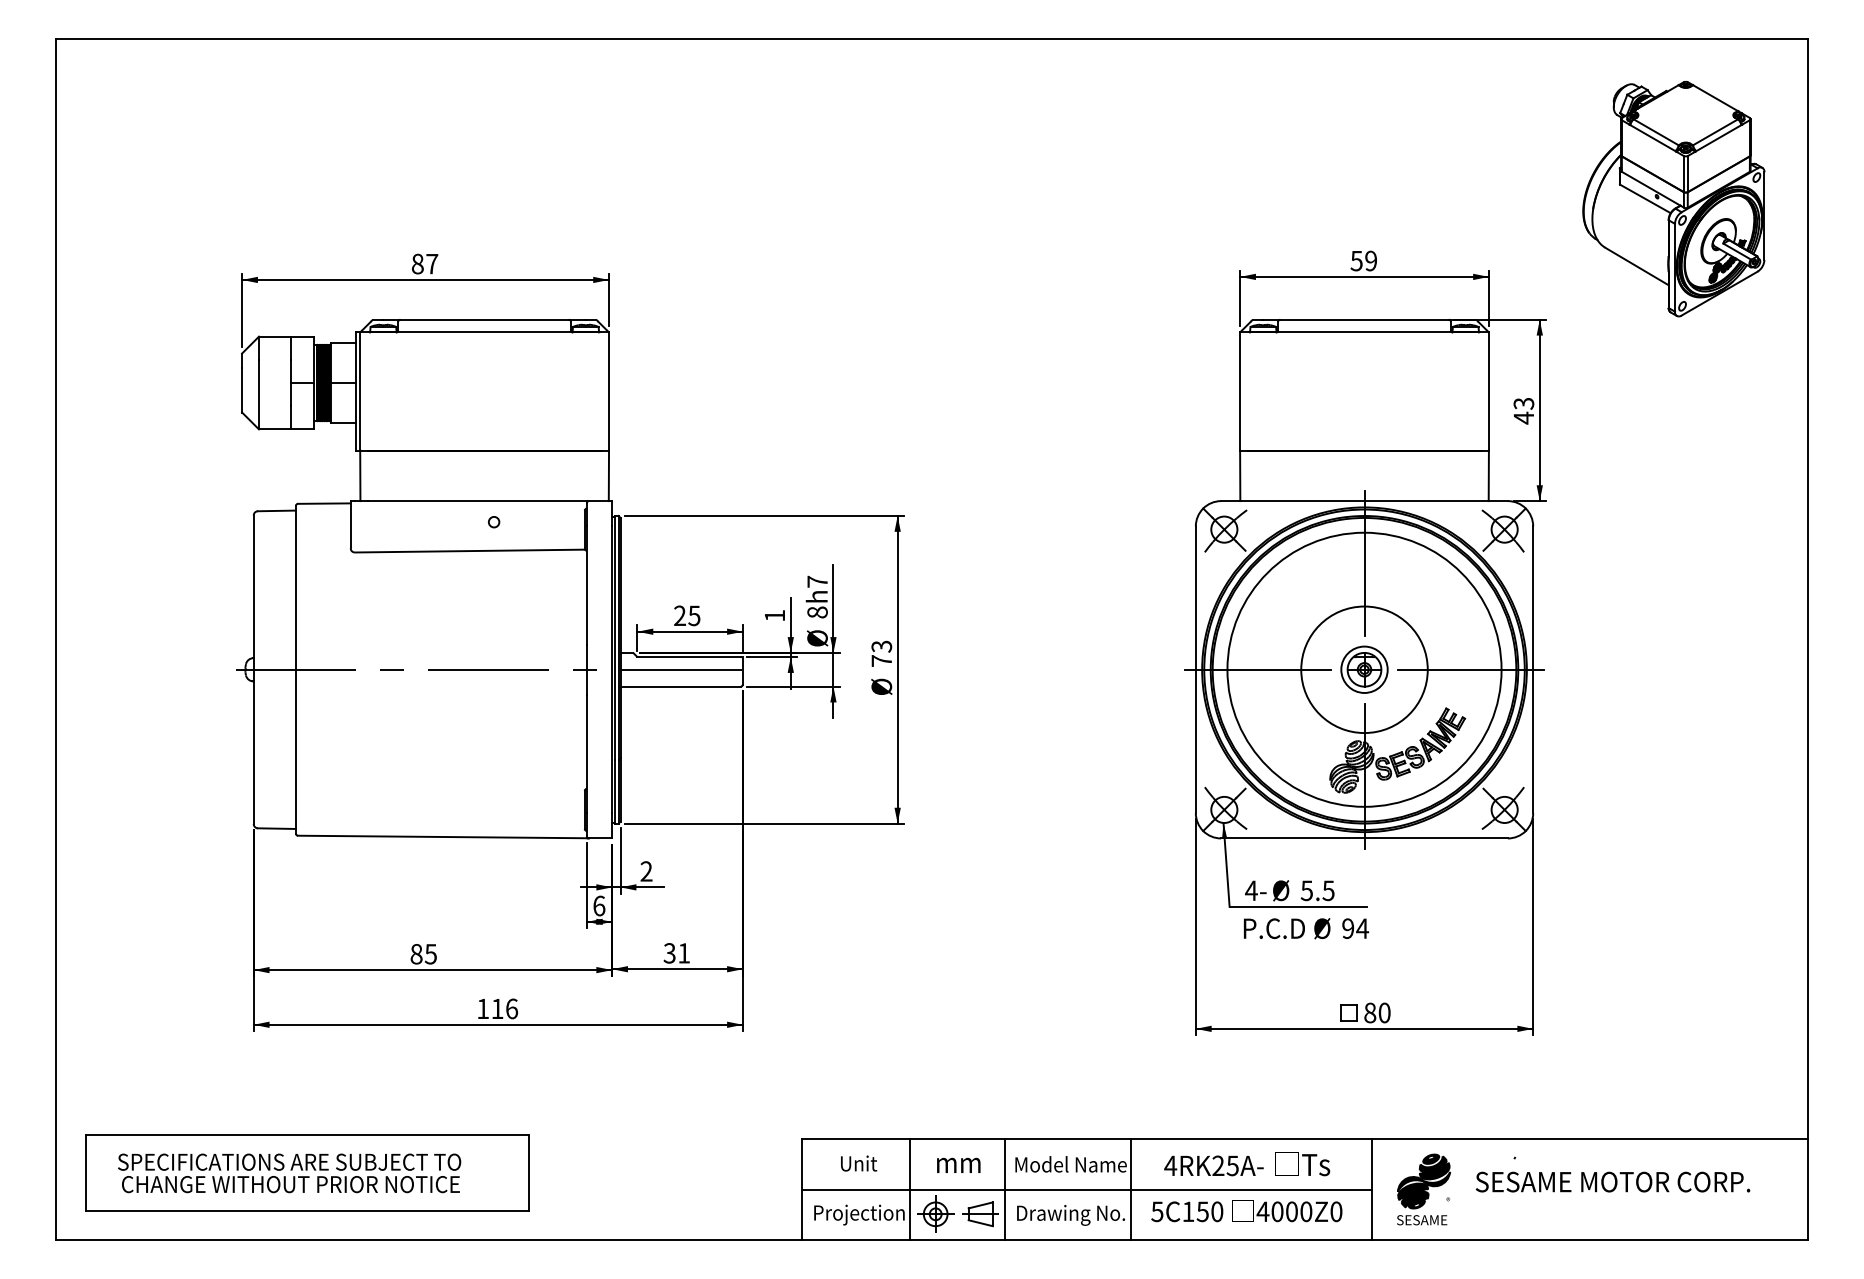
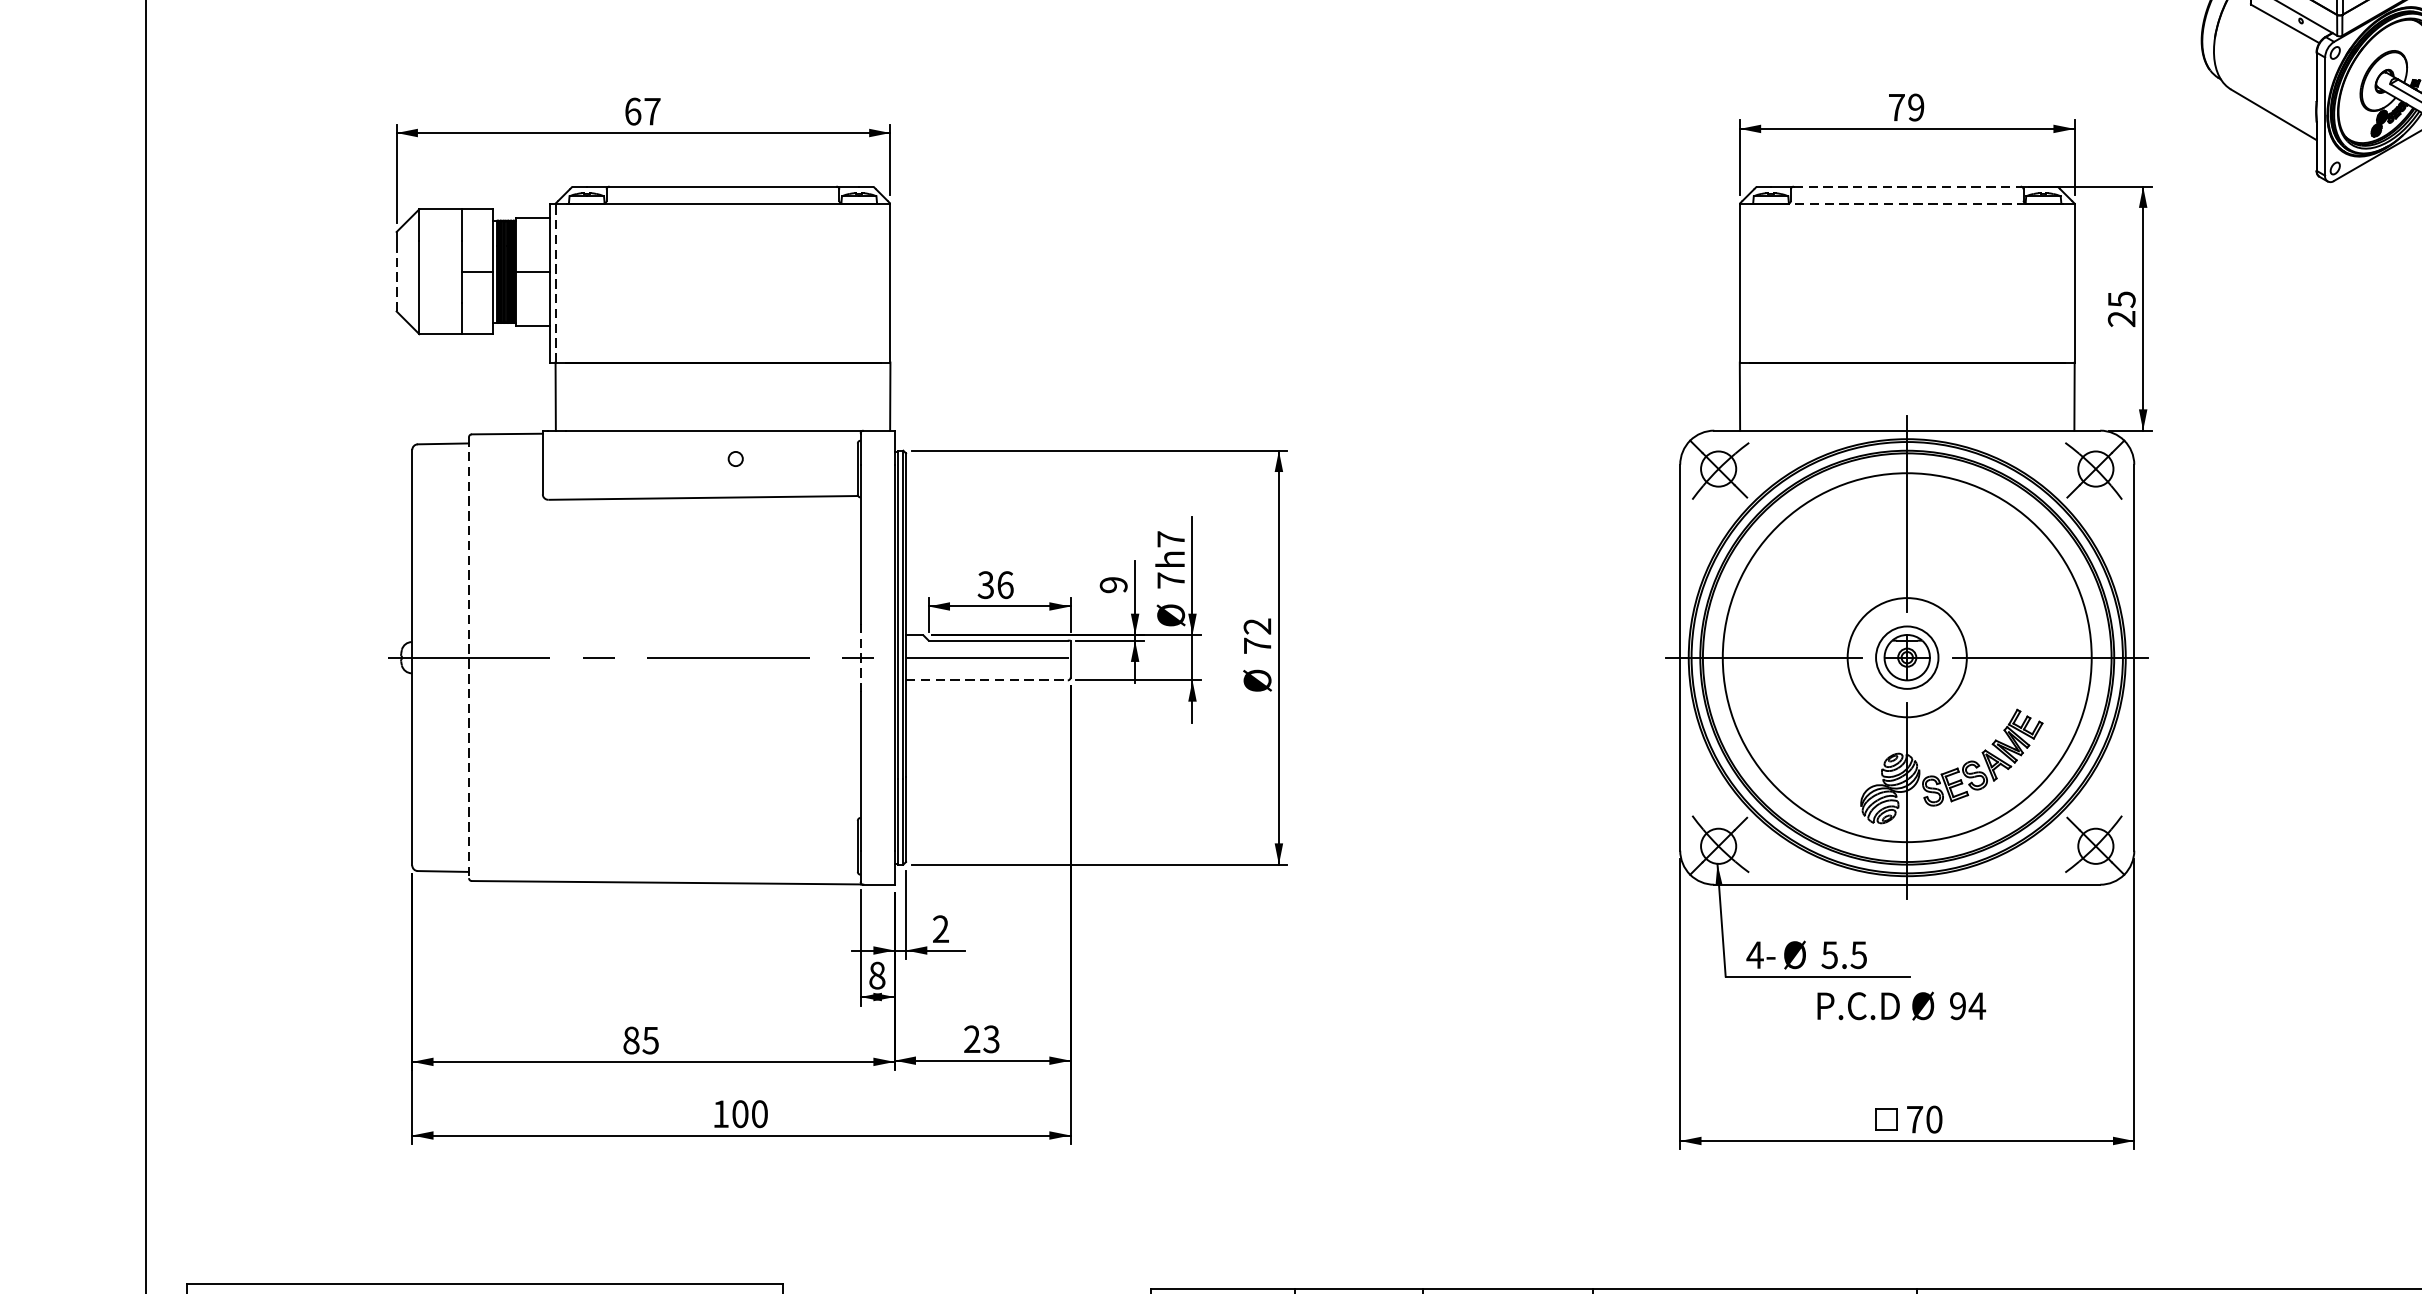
text: (1356, 261) -> (1896, 108), 59 -> 79
text: (417, 263) -> (632, 110), 87 -> 67
line: (1365, 319) -> (1908, 186), solid -> dashed
line: (1364, 332) -> (1907, 203), solid -> dashed
line: (242, 389) -> (397, 280), solid -> dashed
line: (360, 390) -> (555, 281), solid -> dashed
text: (1523, 410) -> (2121, 308), 43 -> 25
text: (817, 612) -> (1171, 580), 8 -> 7
text: (686, 615) -> (994, 584), 25 -> 36
text: (774, 615) -> (1113, 584), 1 -> 9
text: (882, 646) -> (1258, 626), 73 -> 72
line: (295, 669) -> (468, 657), solid -> dashed
circle: (1364, 669) -> (1907, 657), size x0.7
line: (586, 670) -> (860, 658), solid -> dashed
line: (681, 686) -> (987, 680), solid -> dashed
text: (599, 905) -> (877, 974), 6 -> 8
text: (1306, 928) -> (1901, 1005), moved
text: (676, 953) -> (981, 1039), 31 -> 23
text: (504, 1008) -> (749, 1113), 116 -> 100
text: (1370, 1012) -> (1915, 1118), 80 -> 70

